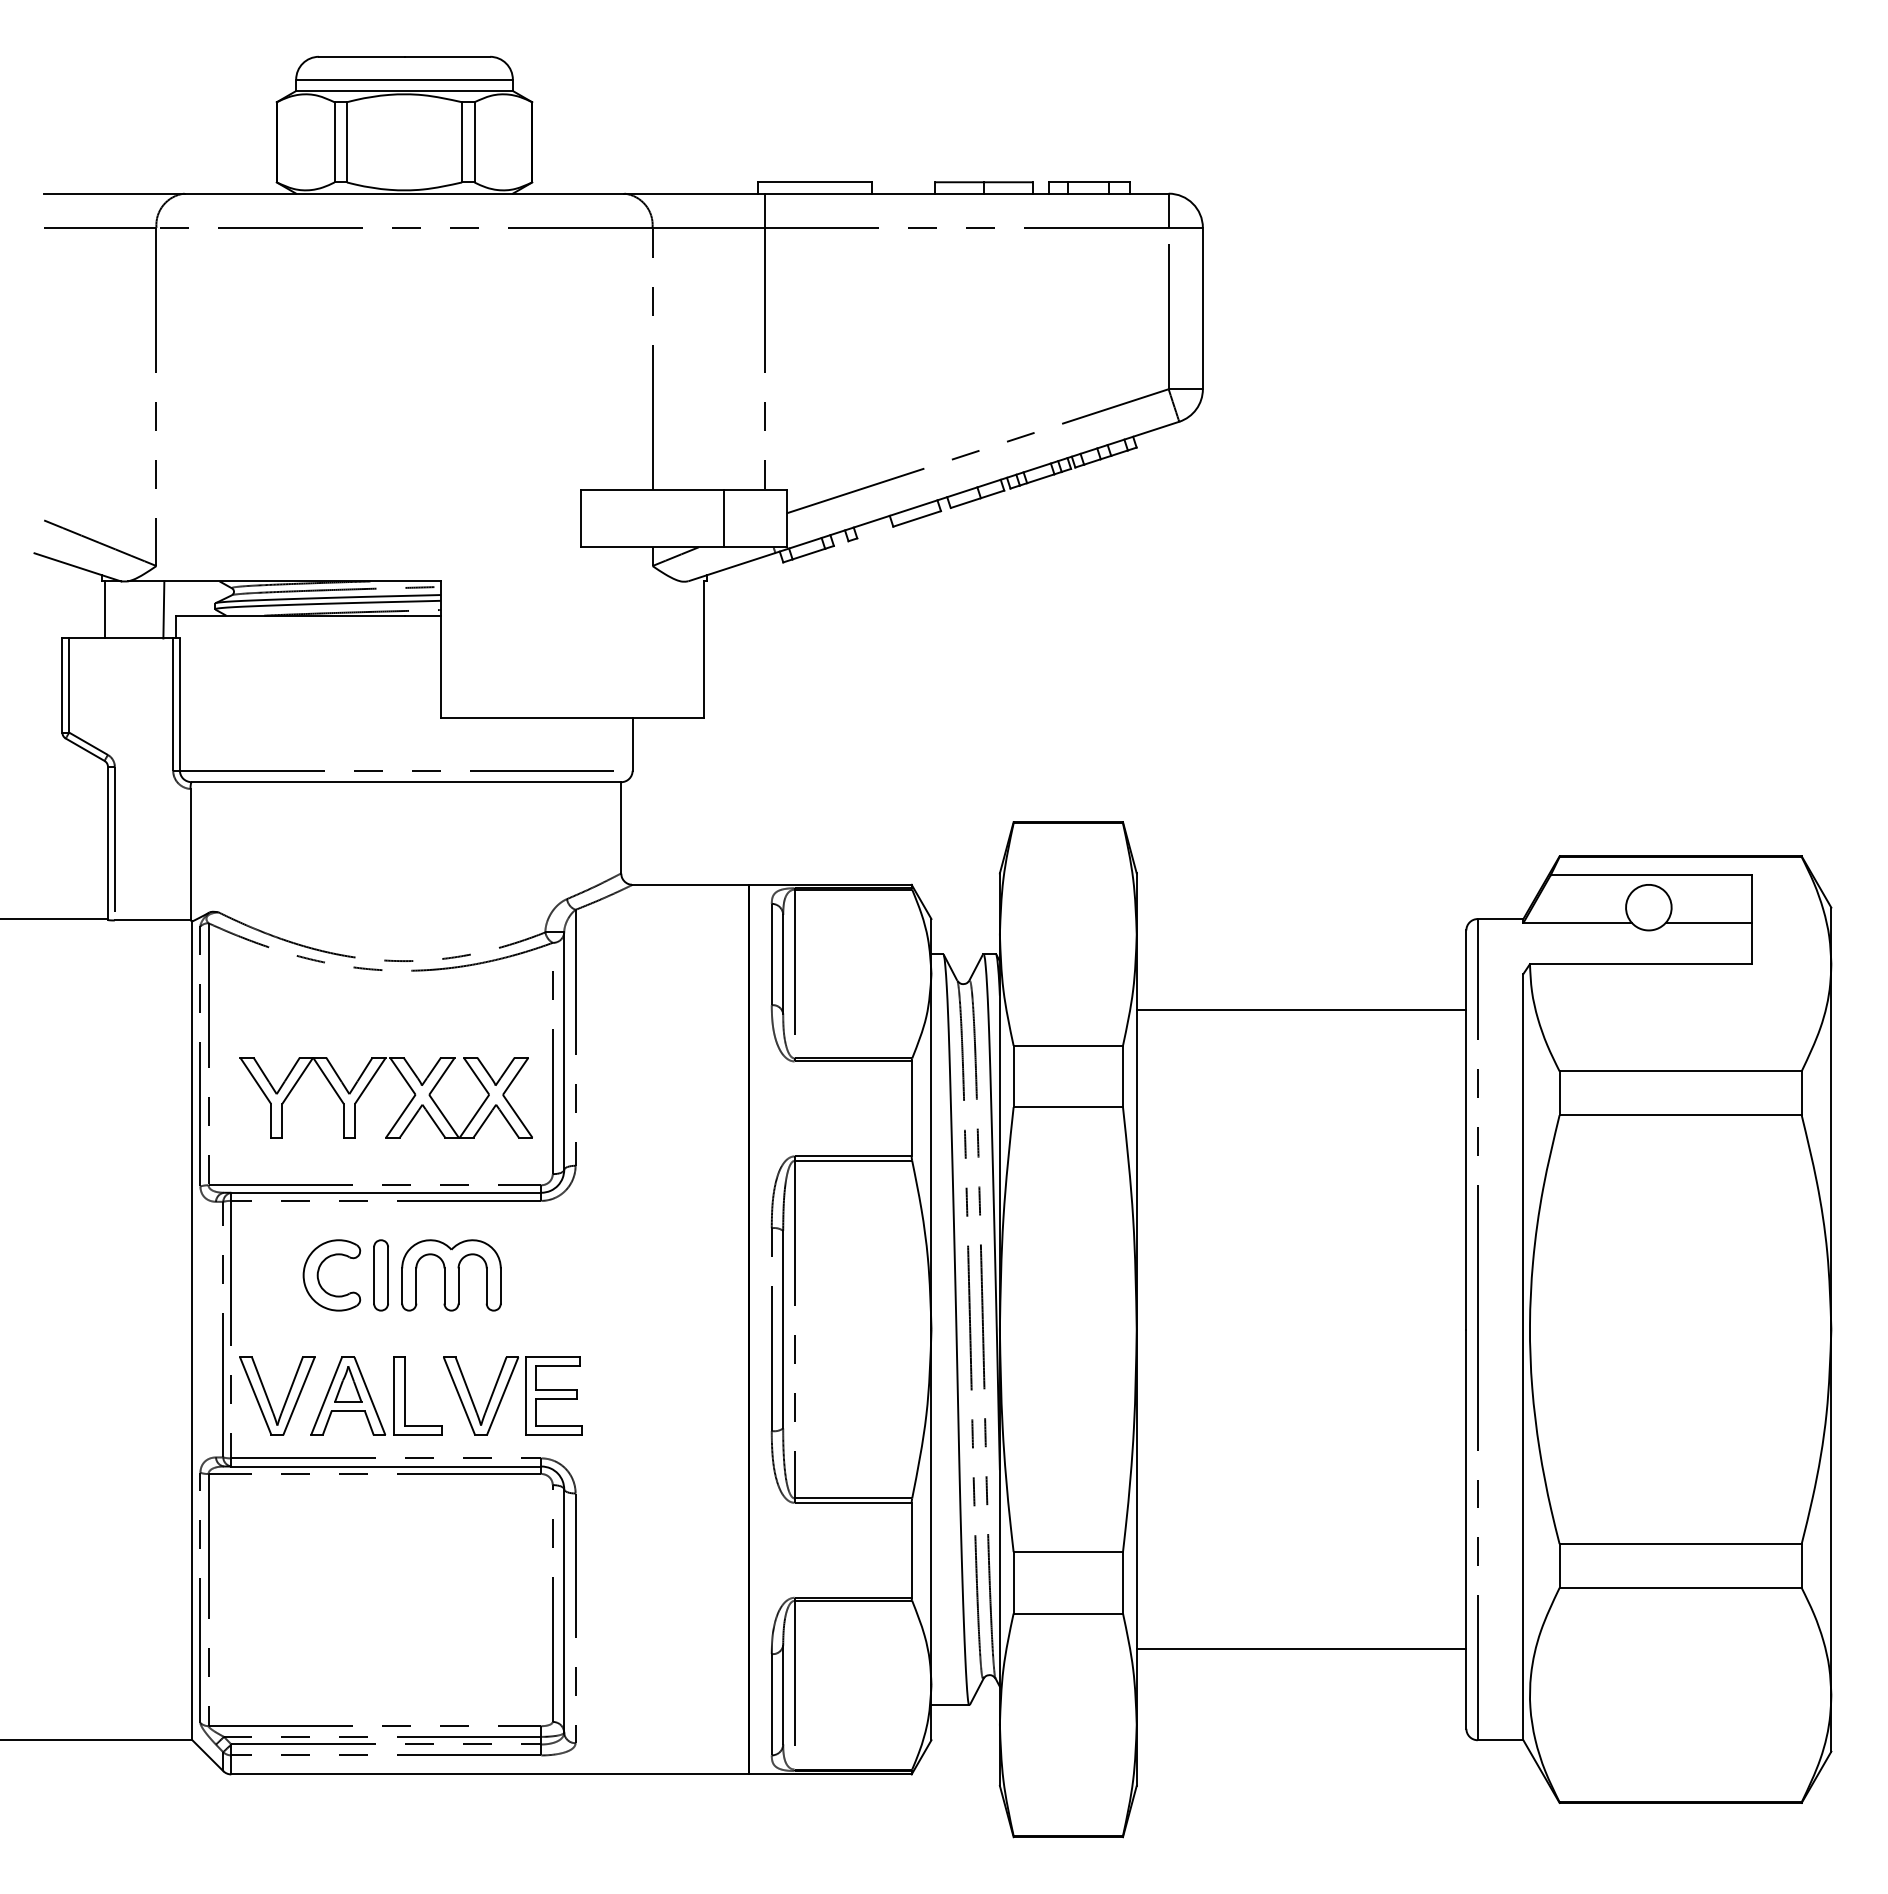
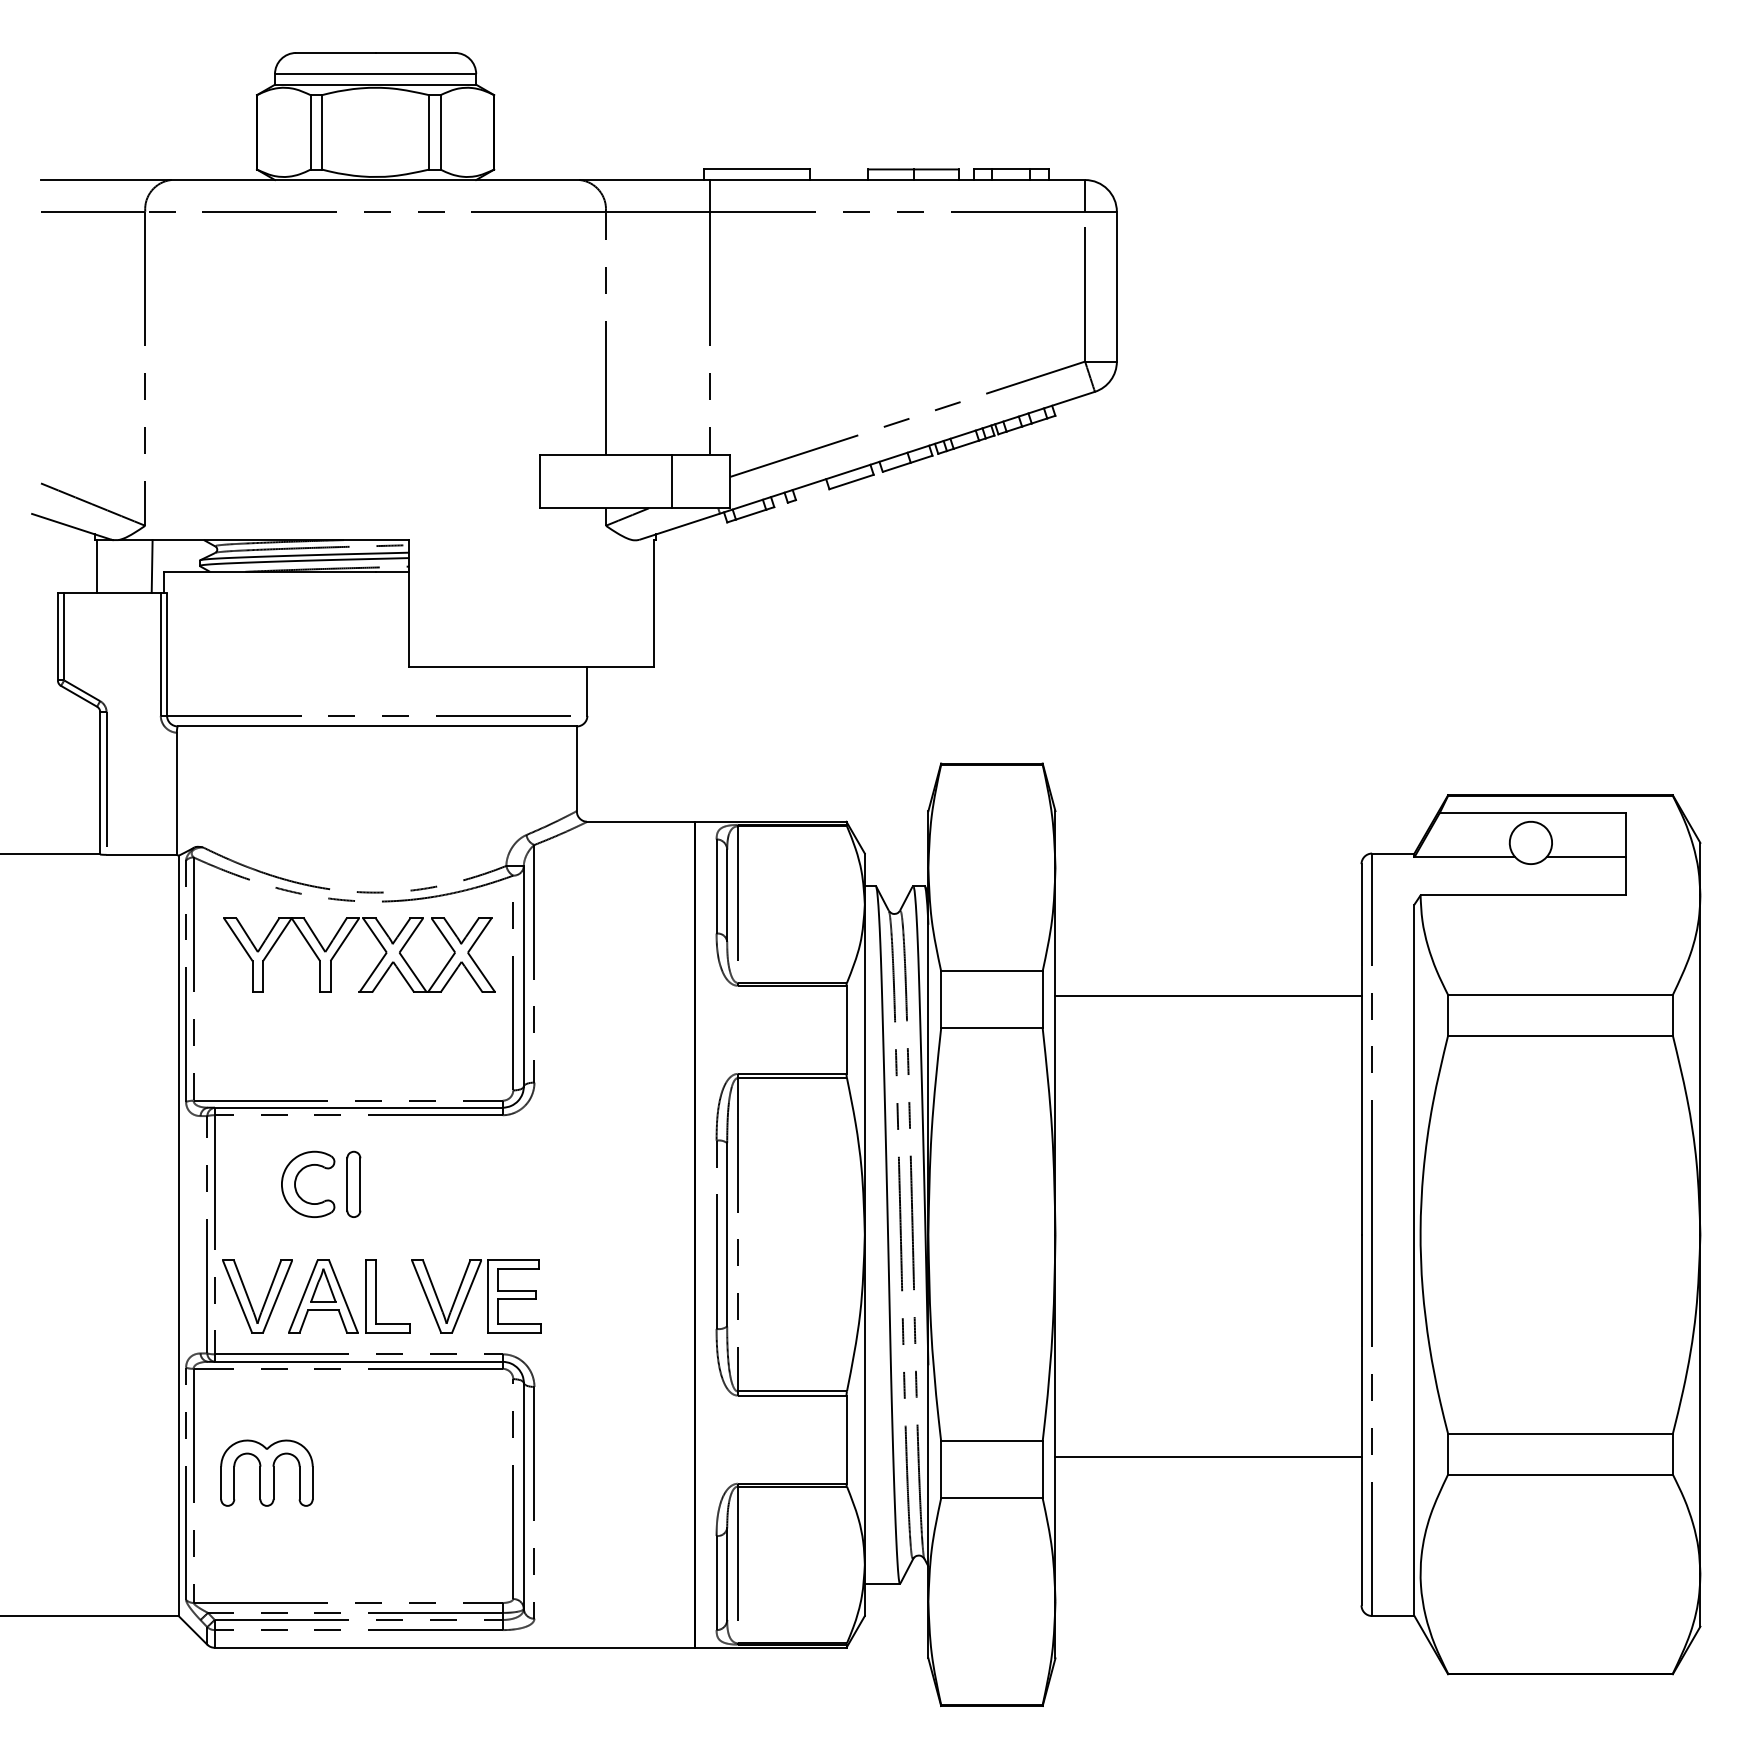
line: (1301, 1010) -> (1208, 996), moved
part: (367, 1087) -> (342, 945), moved
part: (451, 1275) -> (266, 1473), moved
line: (1301, 1648) -> (1208, 1456), moved

